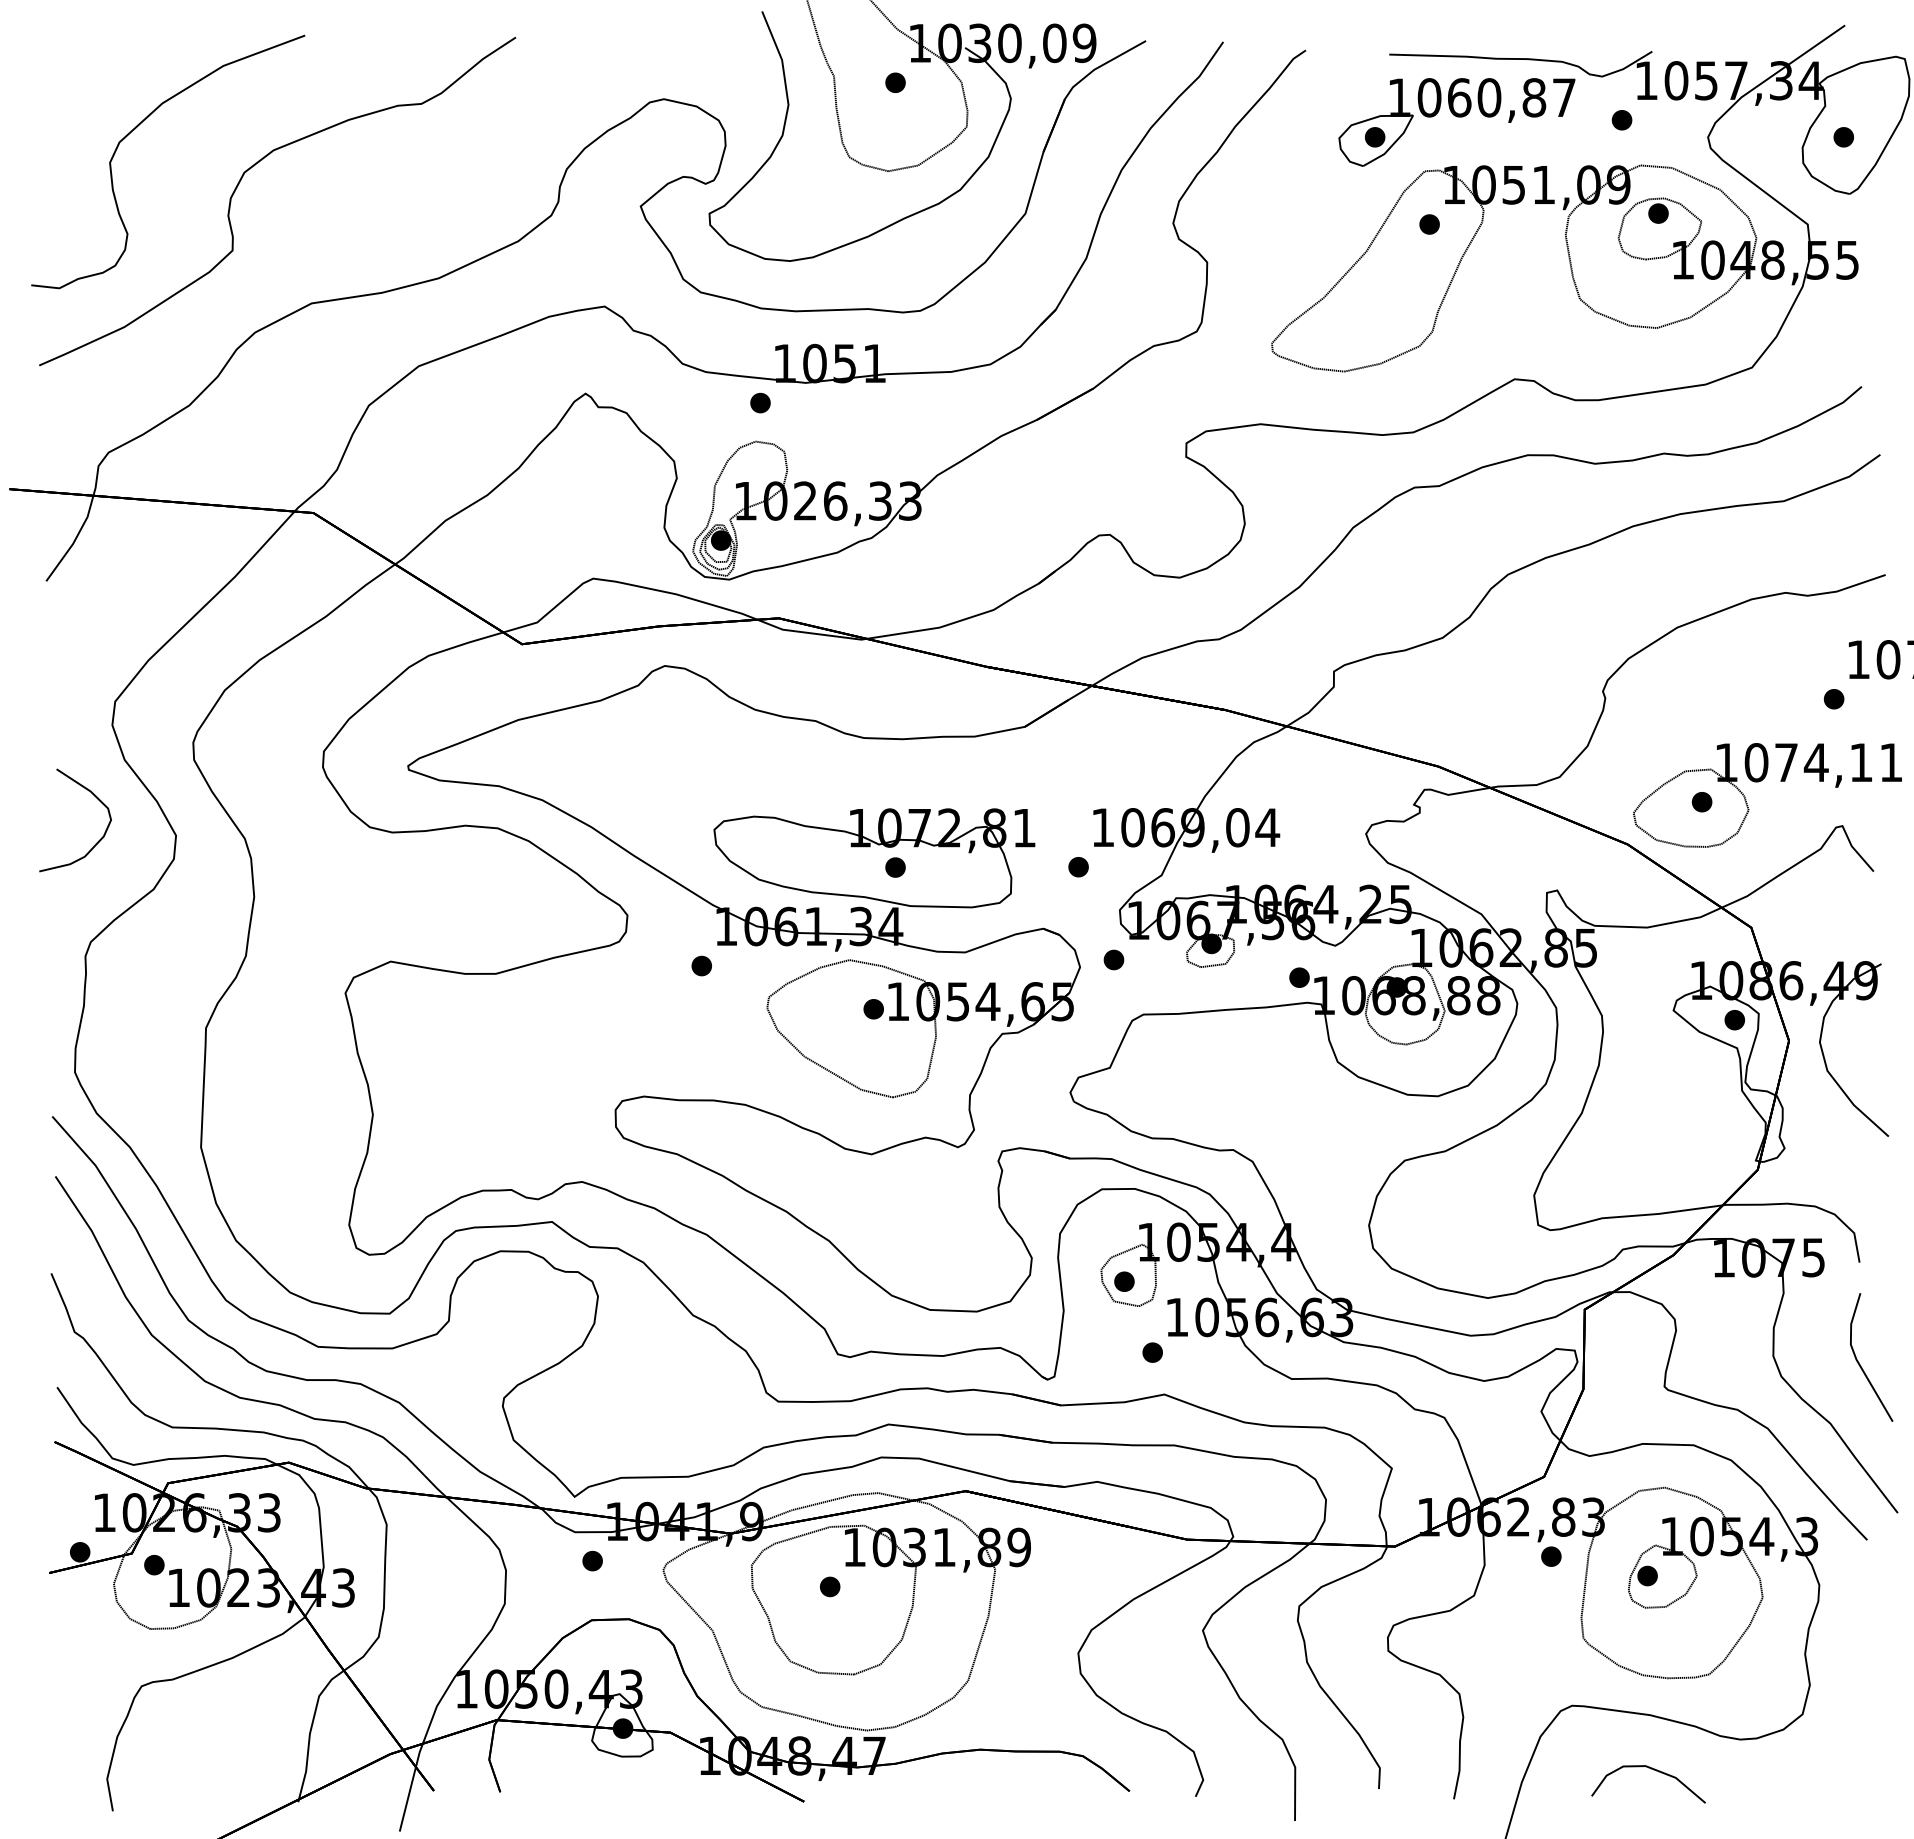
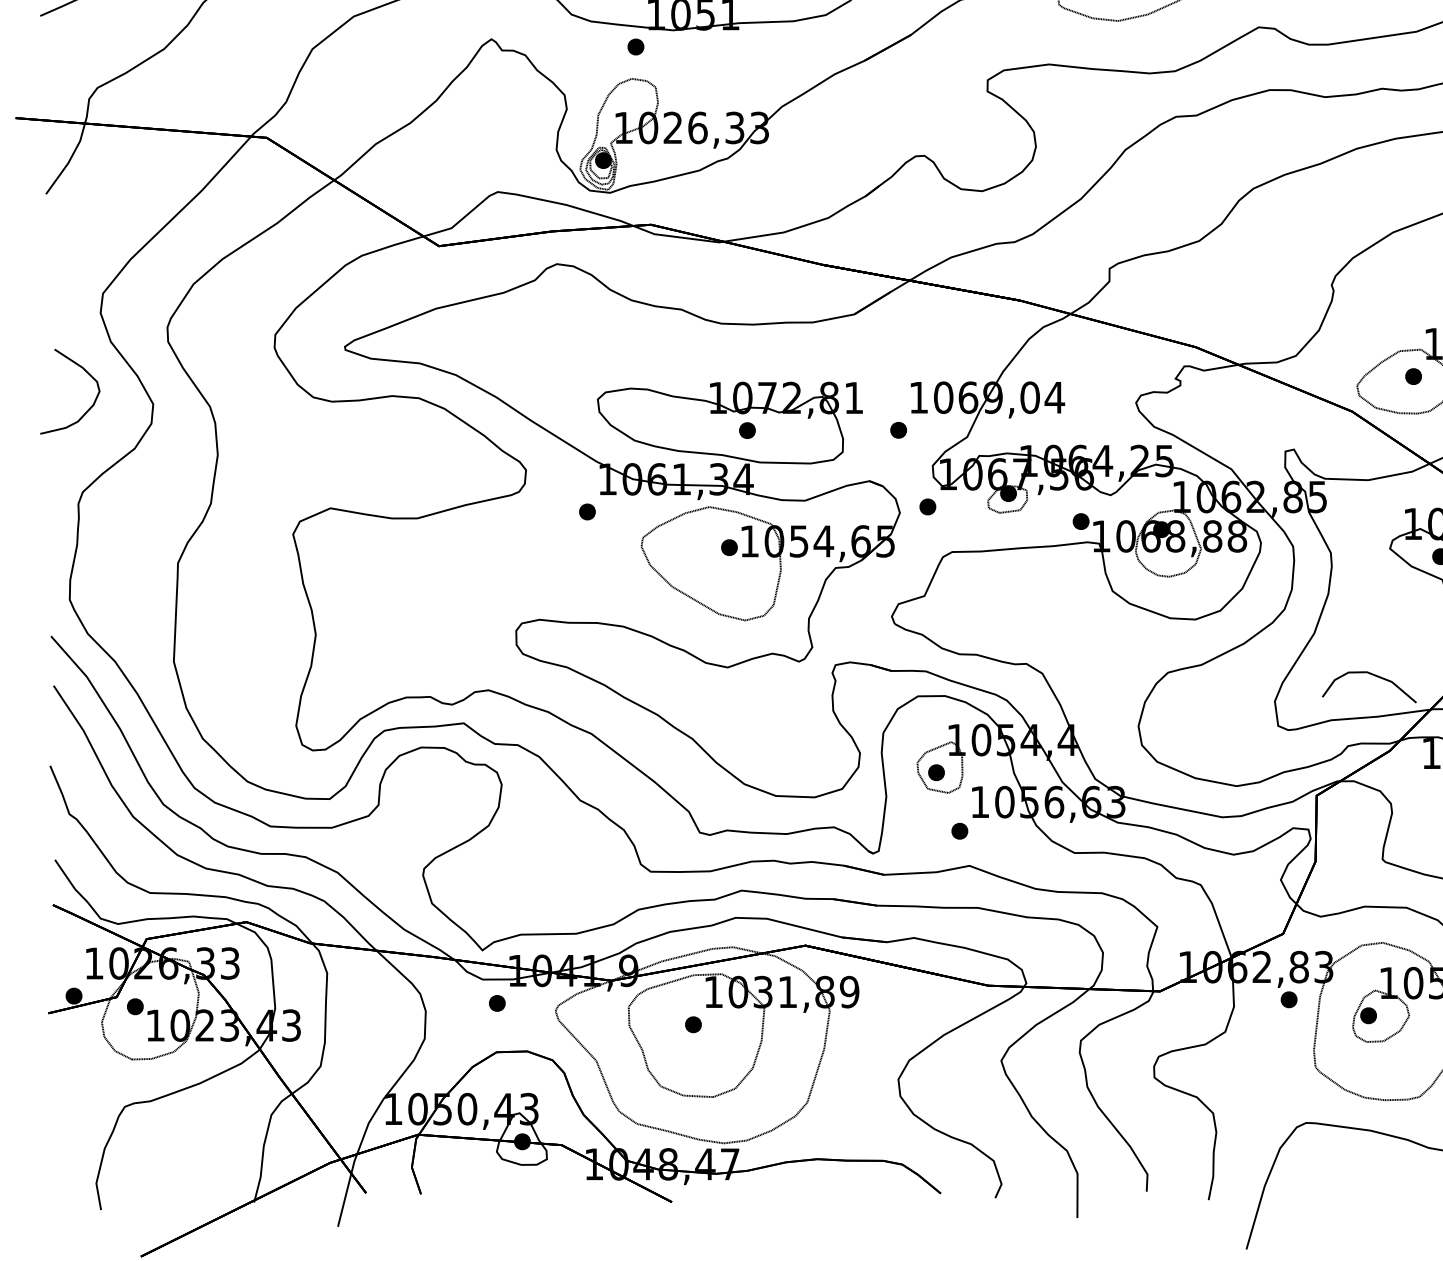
curve: (1653, 1770) -> (1373, 675), moved

